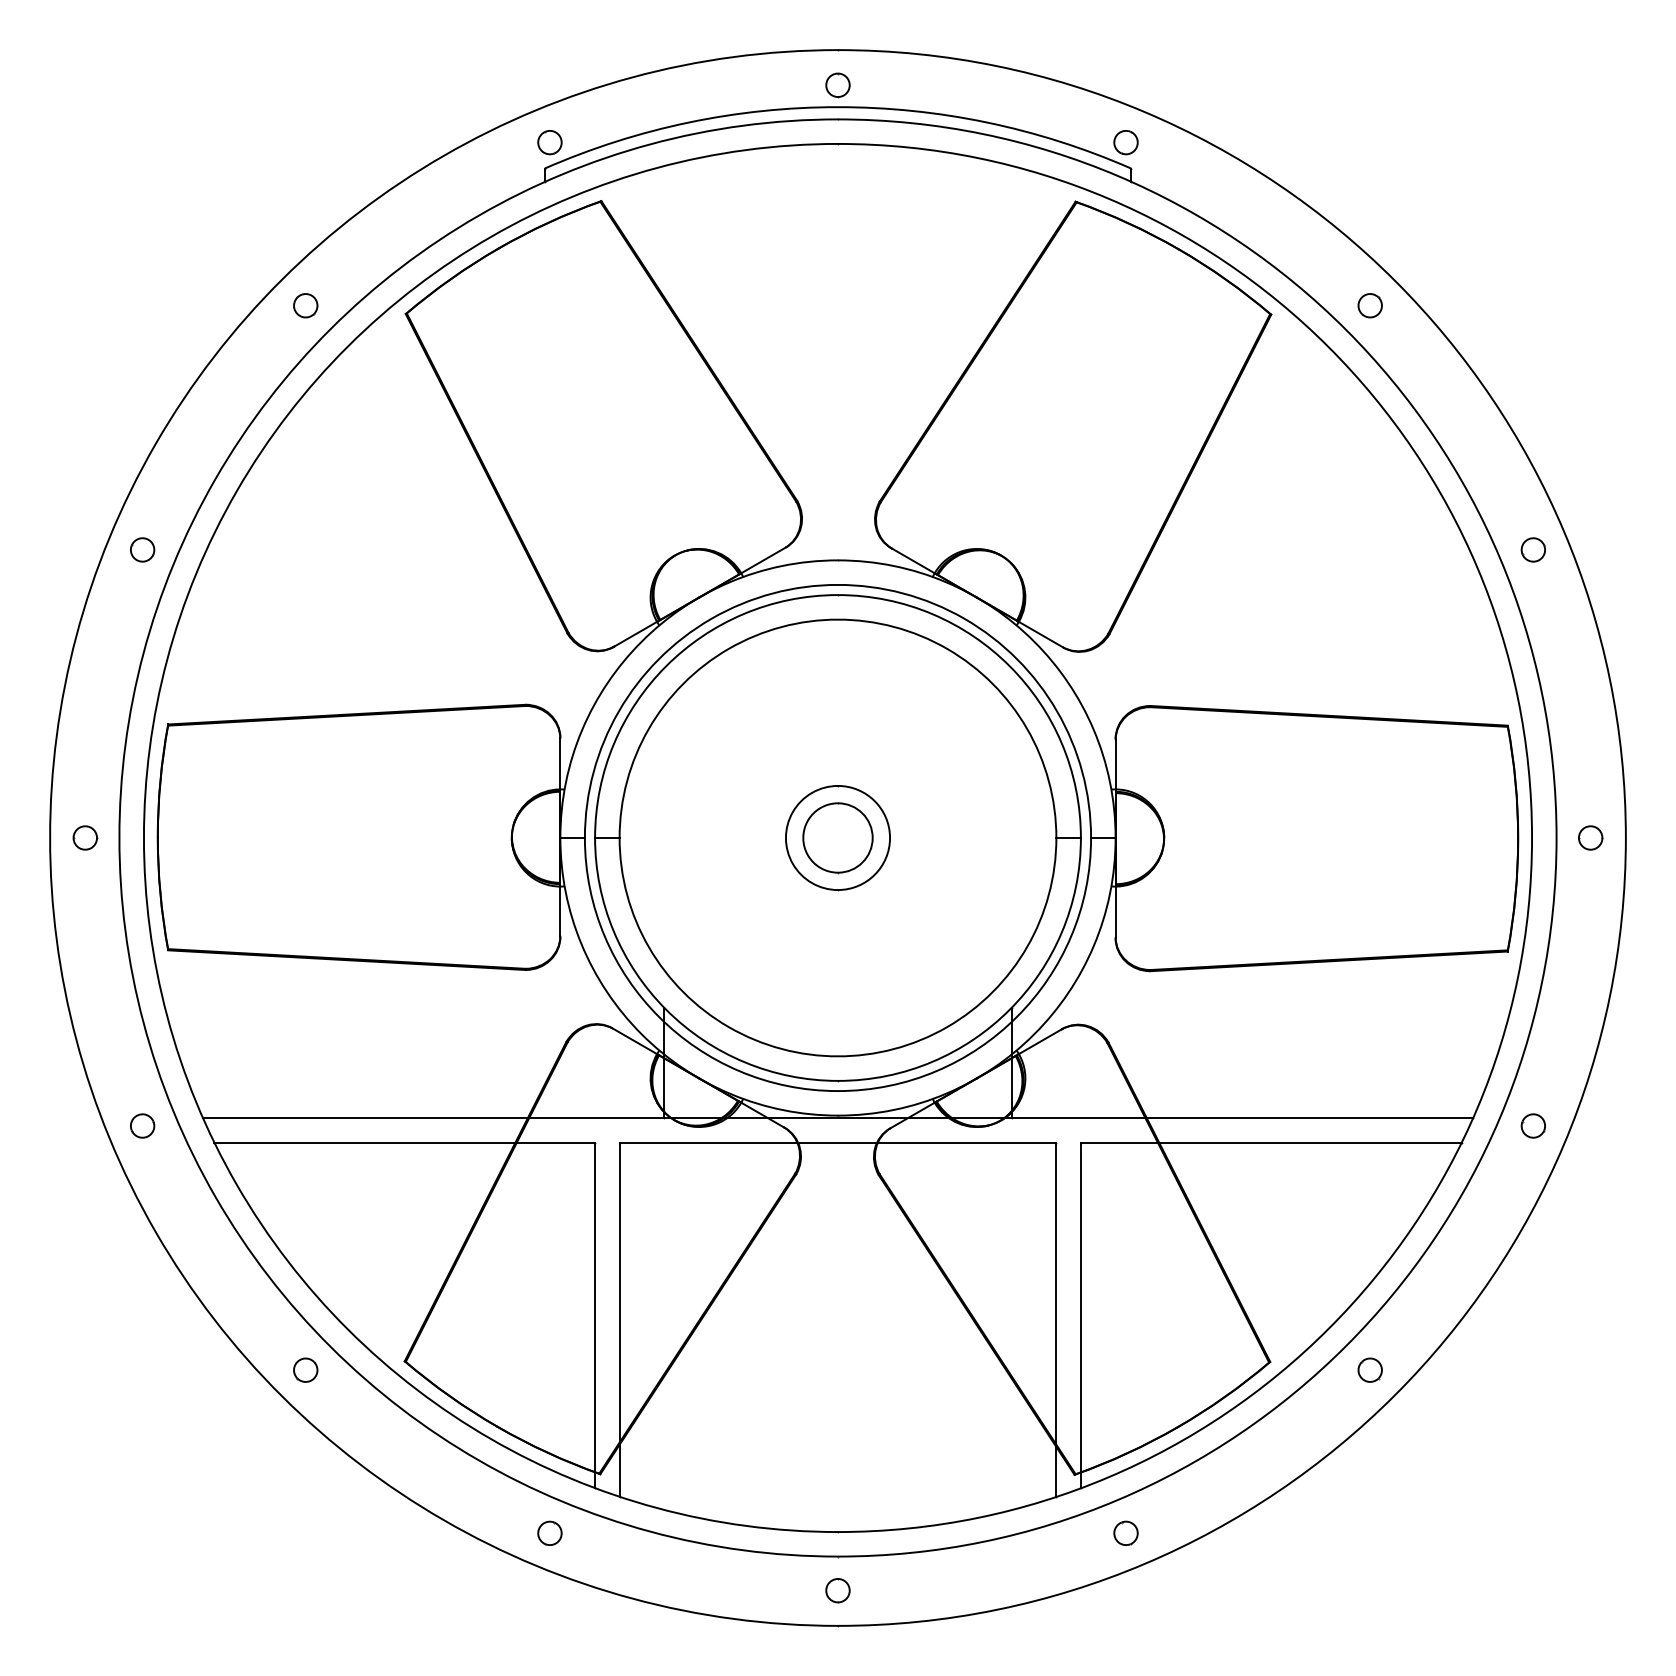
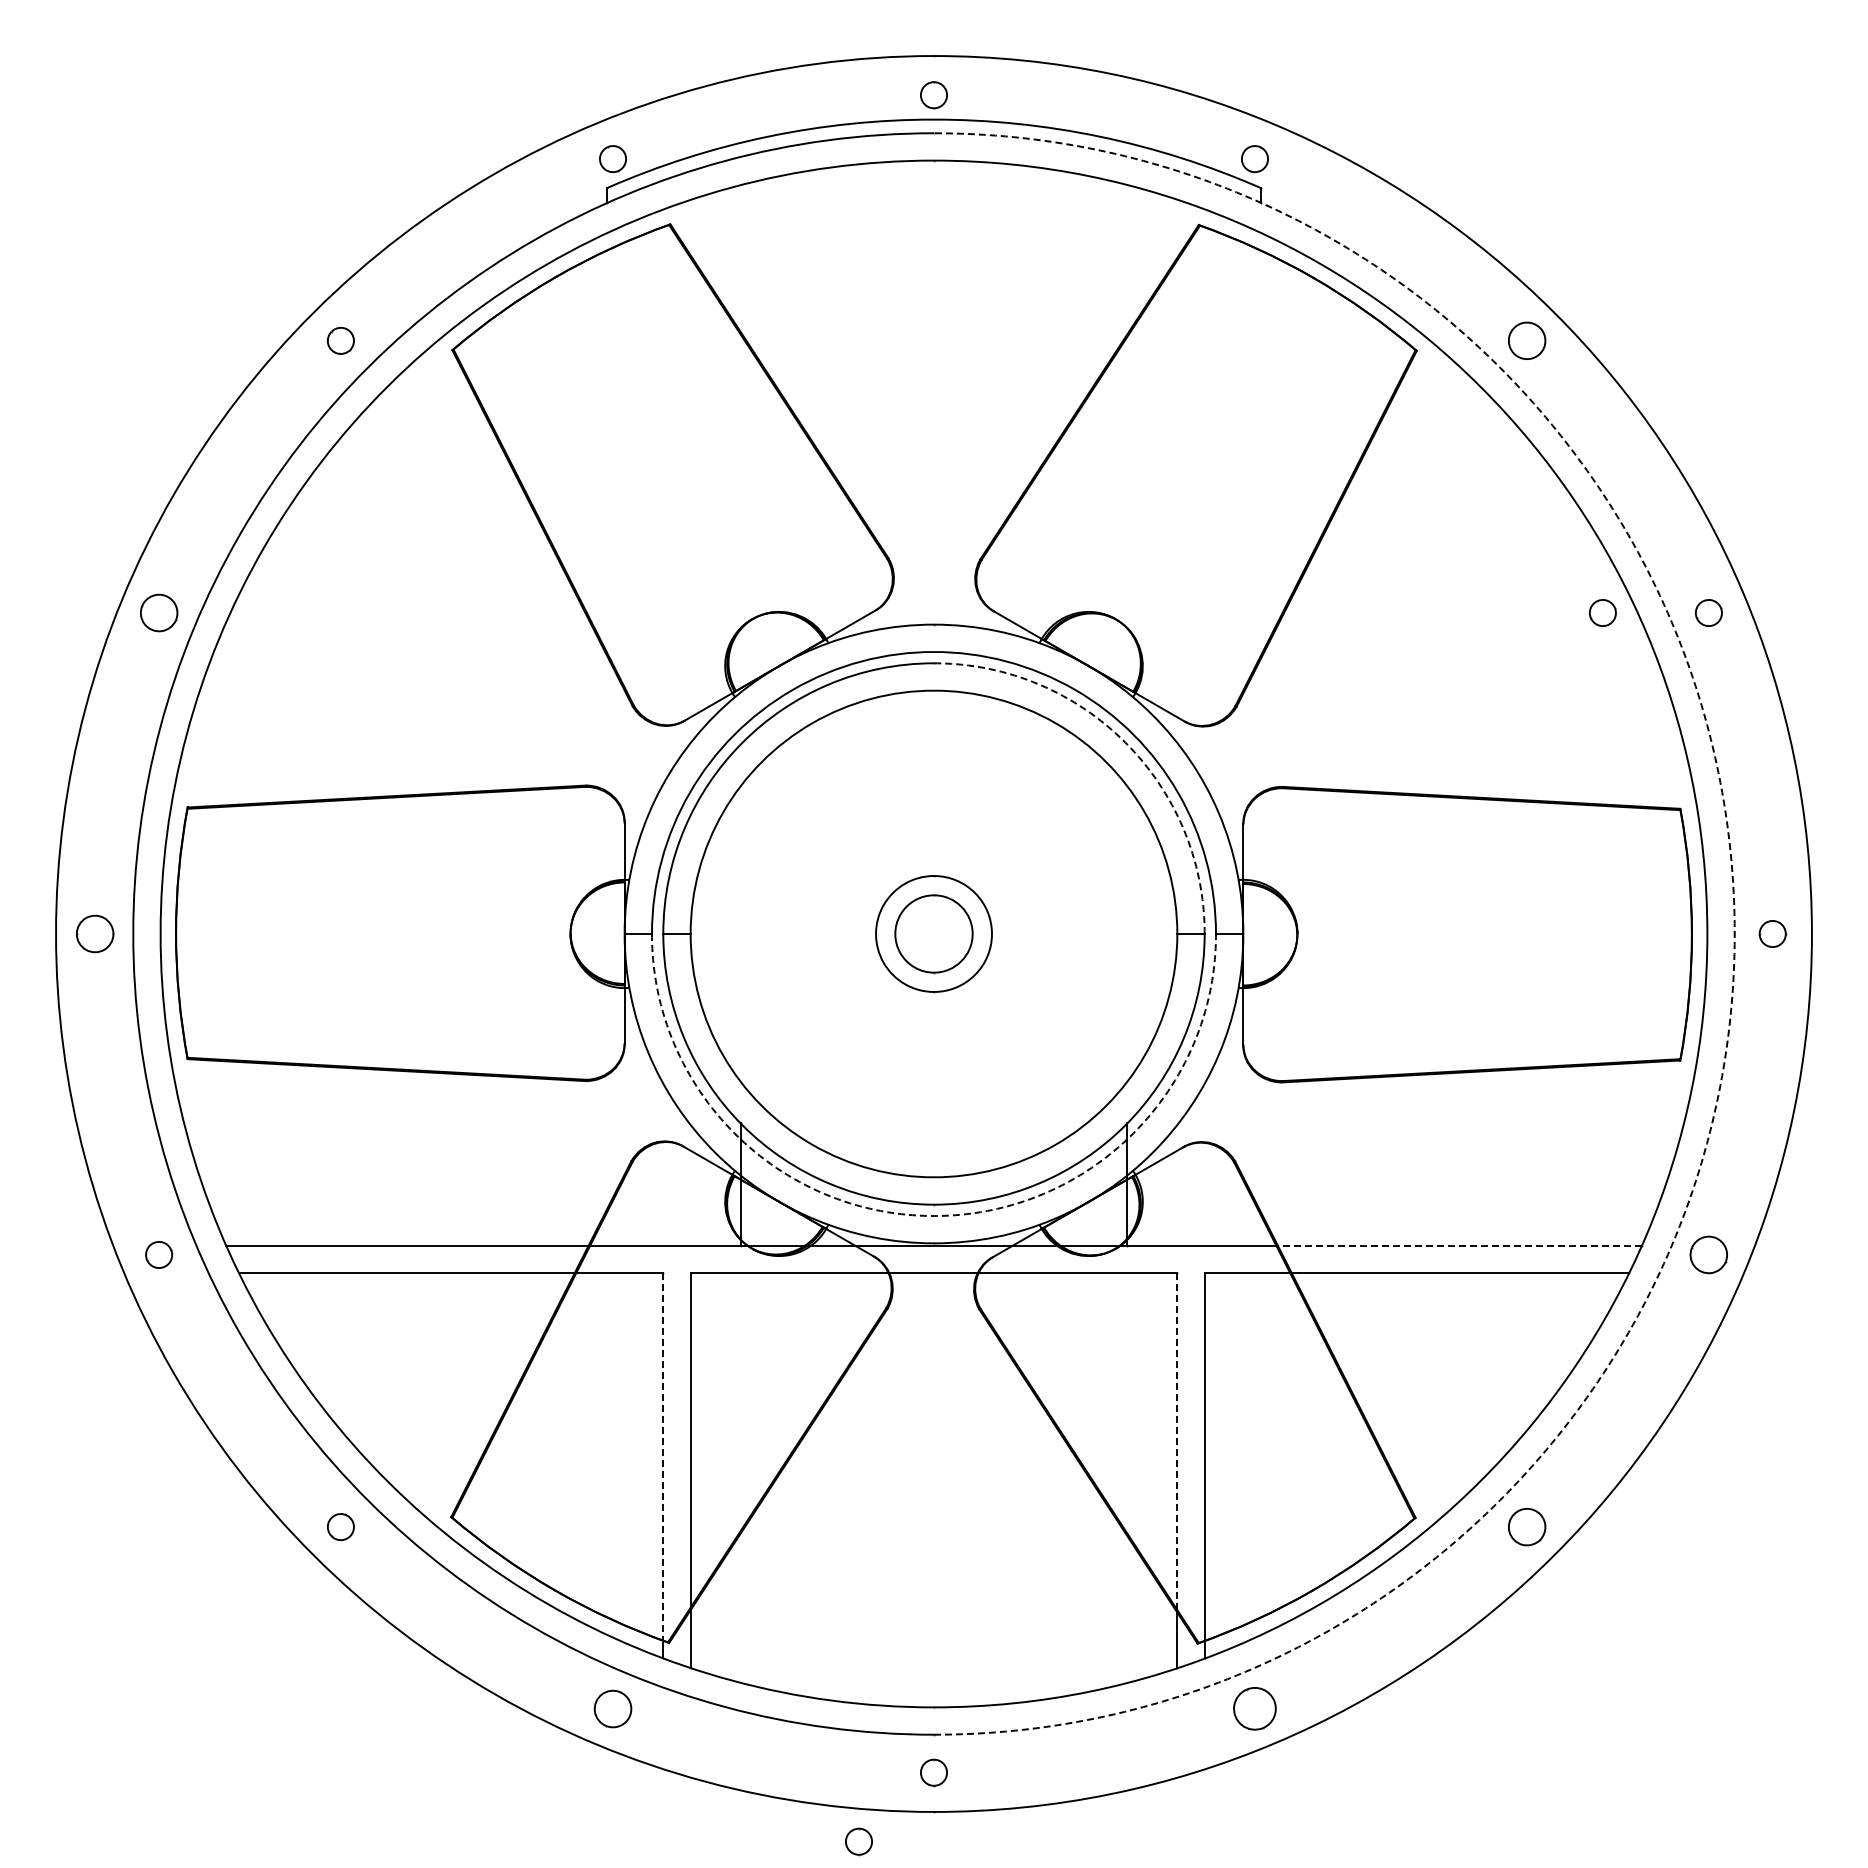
part: (1369, 305) -> (1526, 340), size x1.4
part: (142, 549) -> (158, 612), size x1.4
part: (1437, 549) -> (1602, 612), added
arc: (1009, 666) -> (1125, 742), solid -> dashed
part: (85, 837) -> (95, 933), size x1.4
arc: (1556, 838) -> (1734, 934), solid -> dashed
arc: (838, 1091) -> (934, 1216), solid -> dashed
line: (1309, 1118) -> (1459, 1246), solid -> dashed
part: (1533, 1125) -> (1708, 1254), size x1.4
line: (1056, 1295) -> (1177, 1443), solid -> dashed
line: (595, 1307) -> (663, 1457), solid -> dashed
part: (1369, 1369) -> (1526, 1526), size x1.4
part: (549, 1533) -> (612, 1708), size x1.4
part: (1125, 1533) -> (1254, 1708), size x1.6
part: (770, 1652) -> (858, 1841), added

